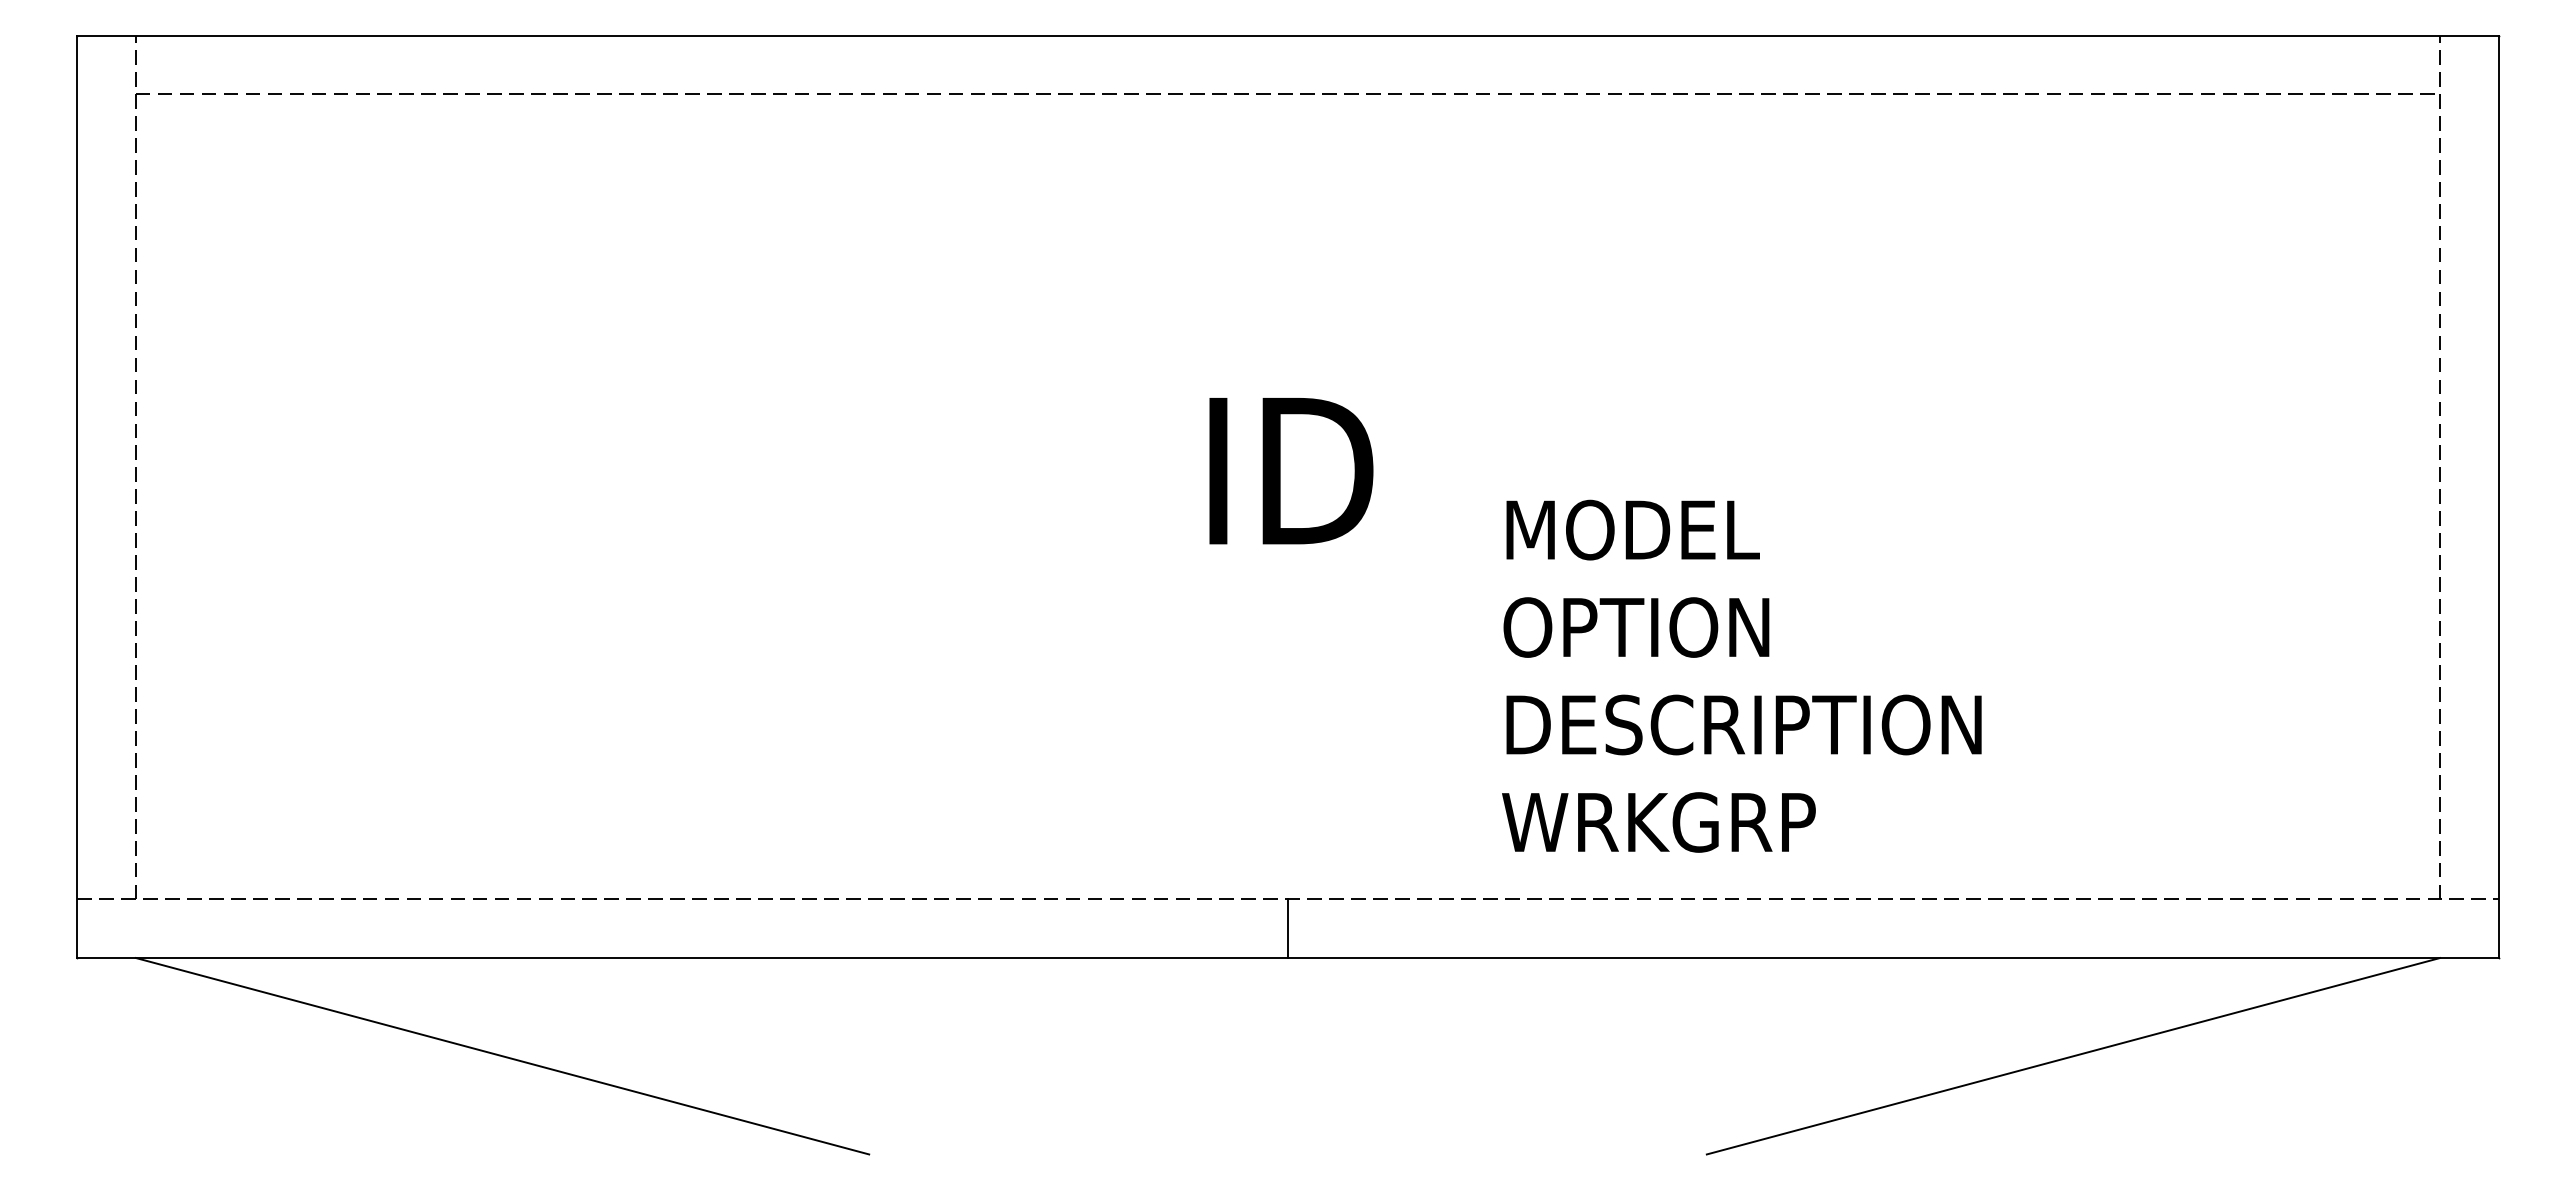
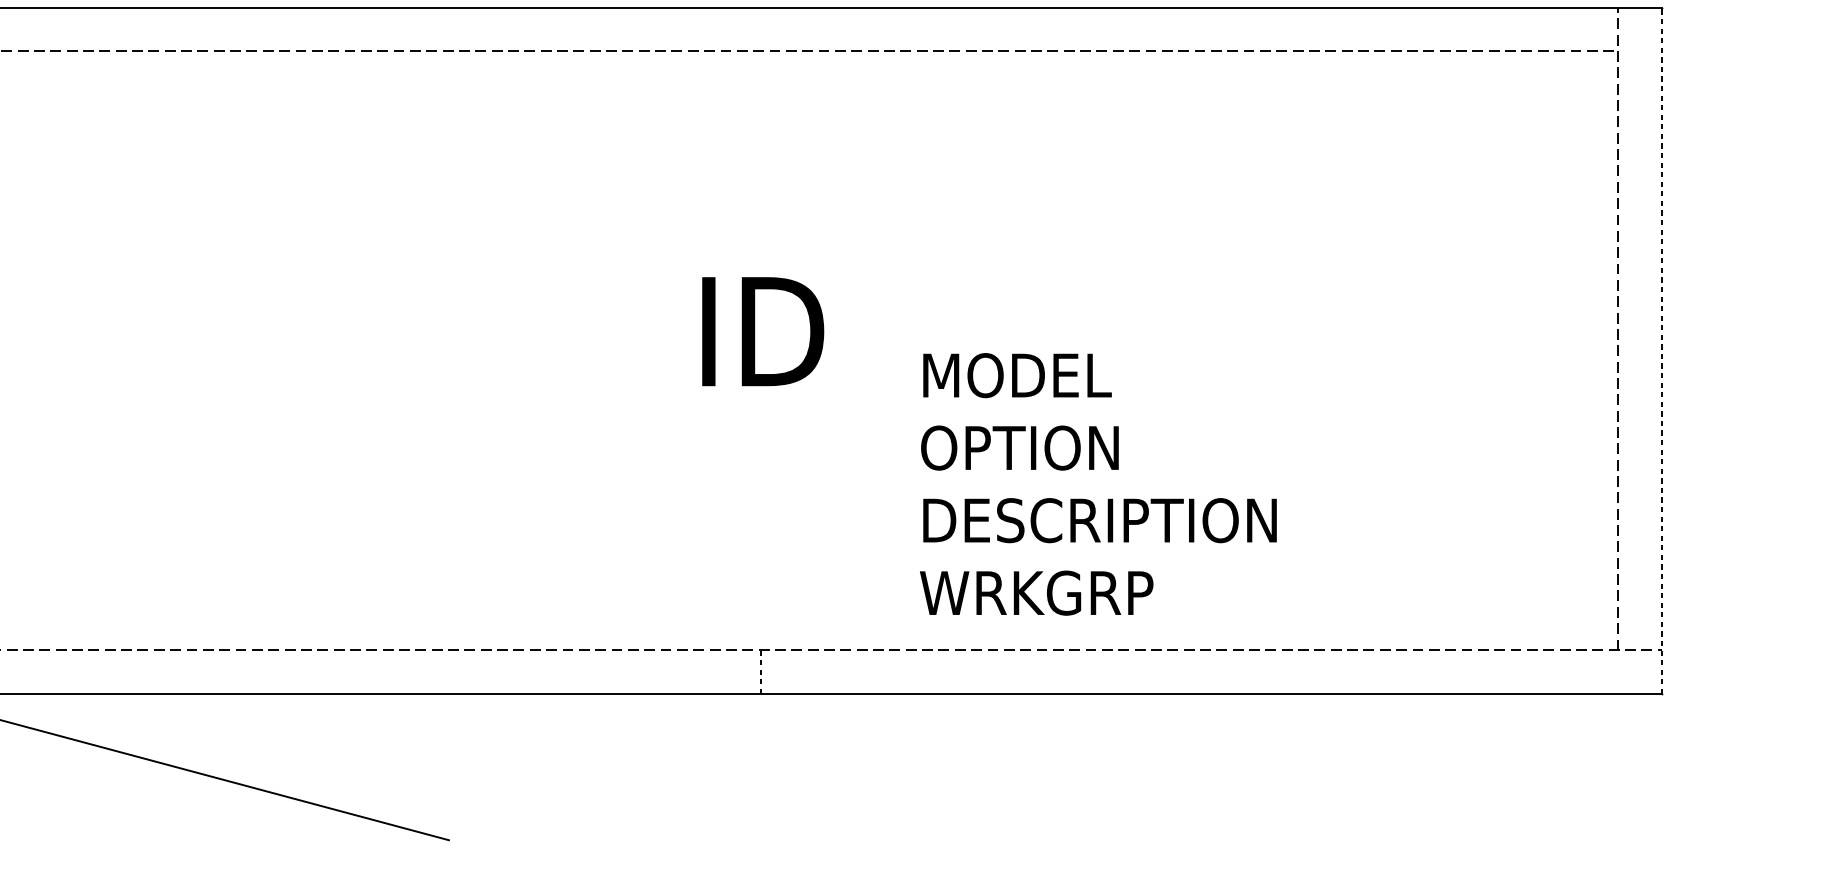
line: (2498, 496) -> (1661, 350), solid -> dashed
line: (1287, 928) -> (760, 672), solid -> dashed
line: (2073, 1056) -> (1345, 767), removed

